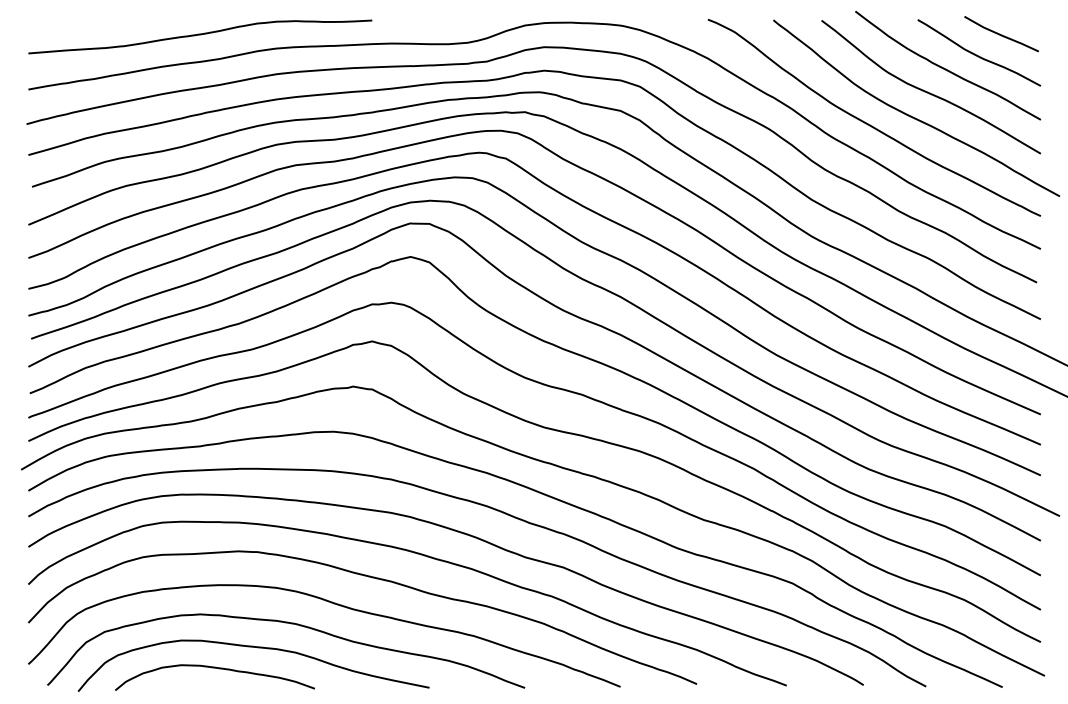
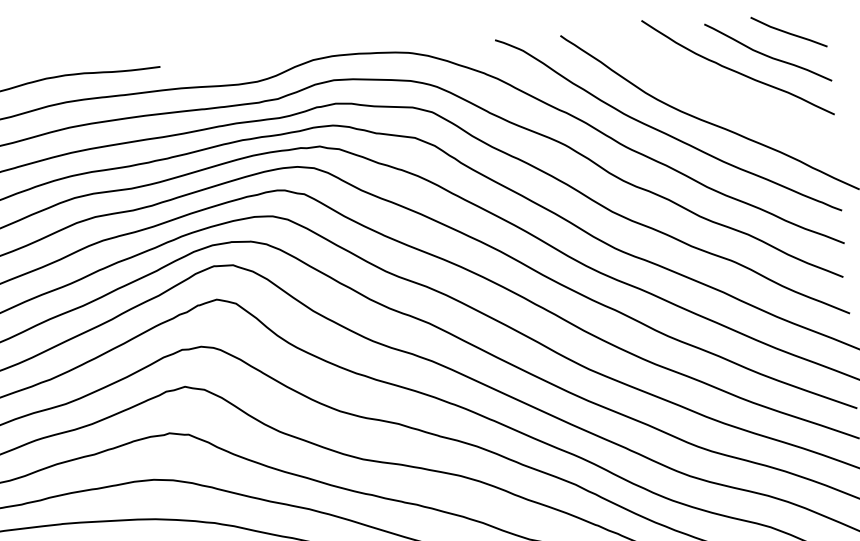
curve: (927, 91) -> (719, 95), removed

